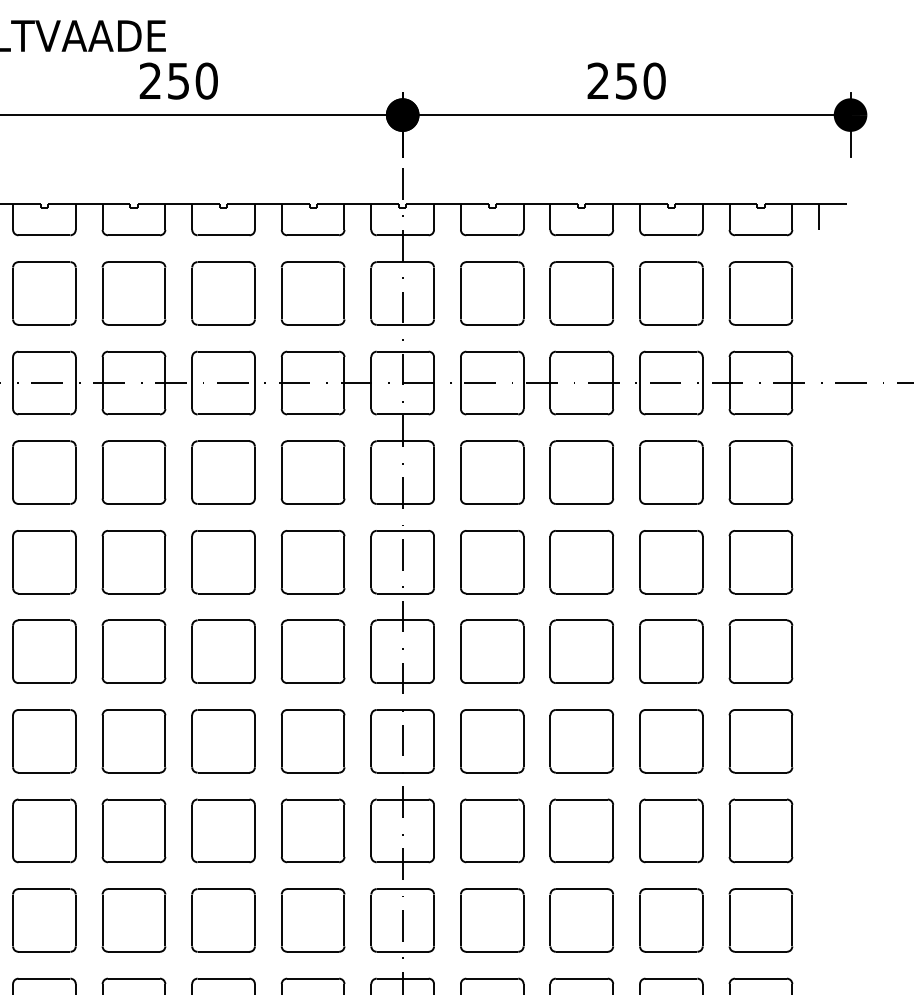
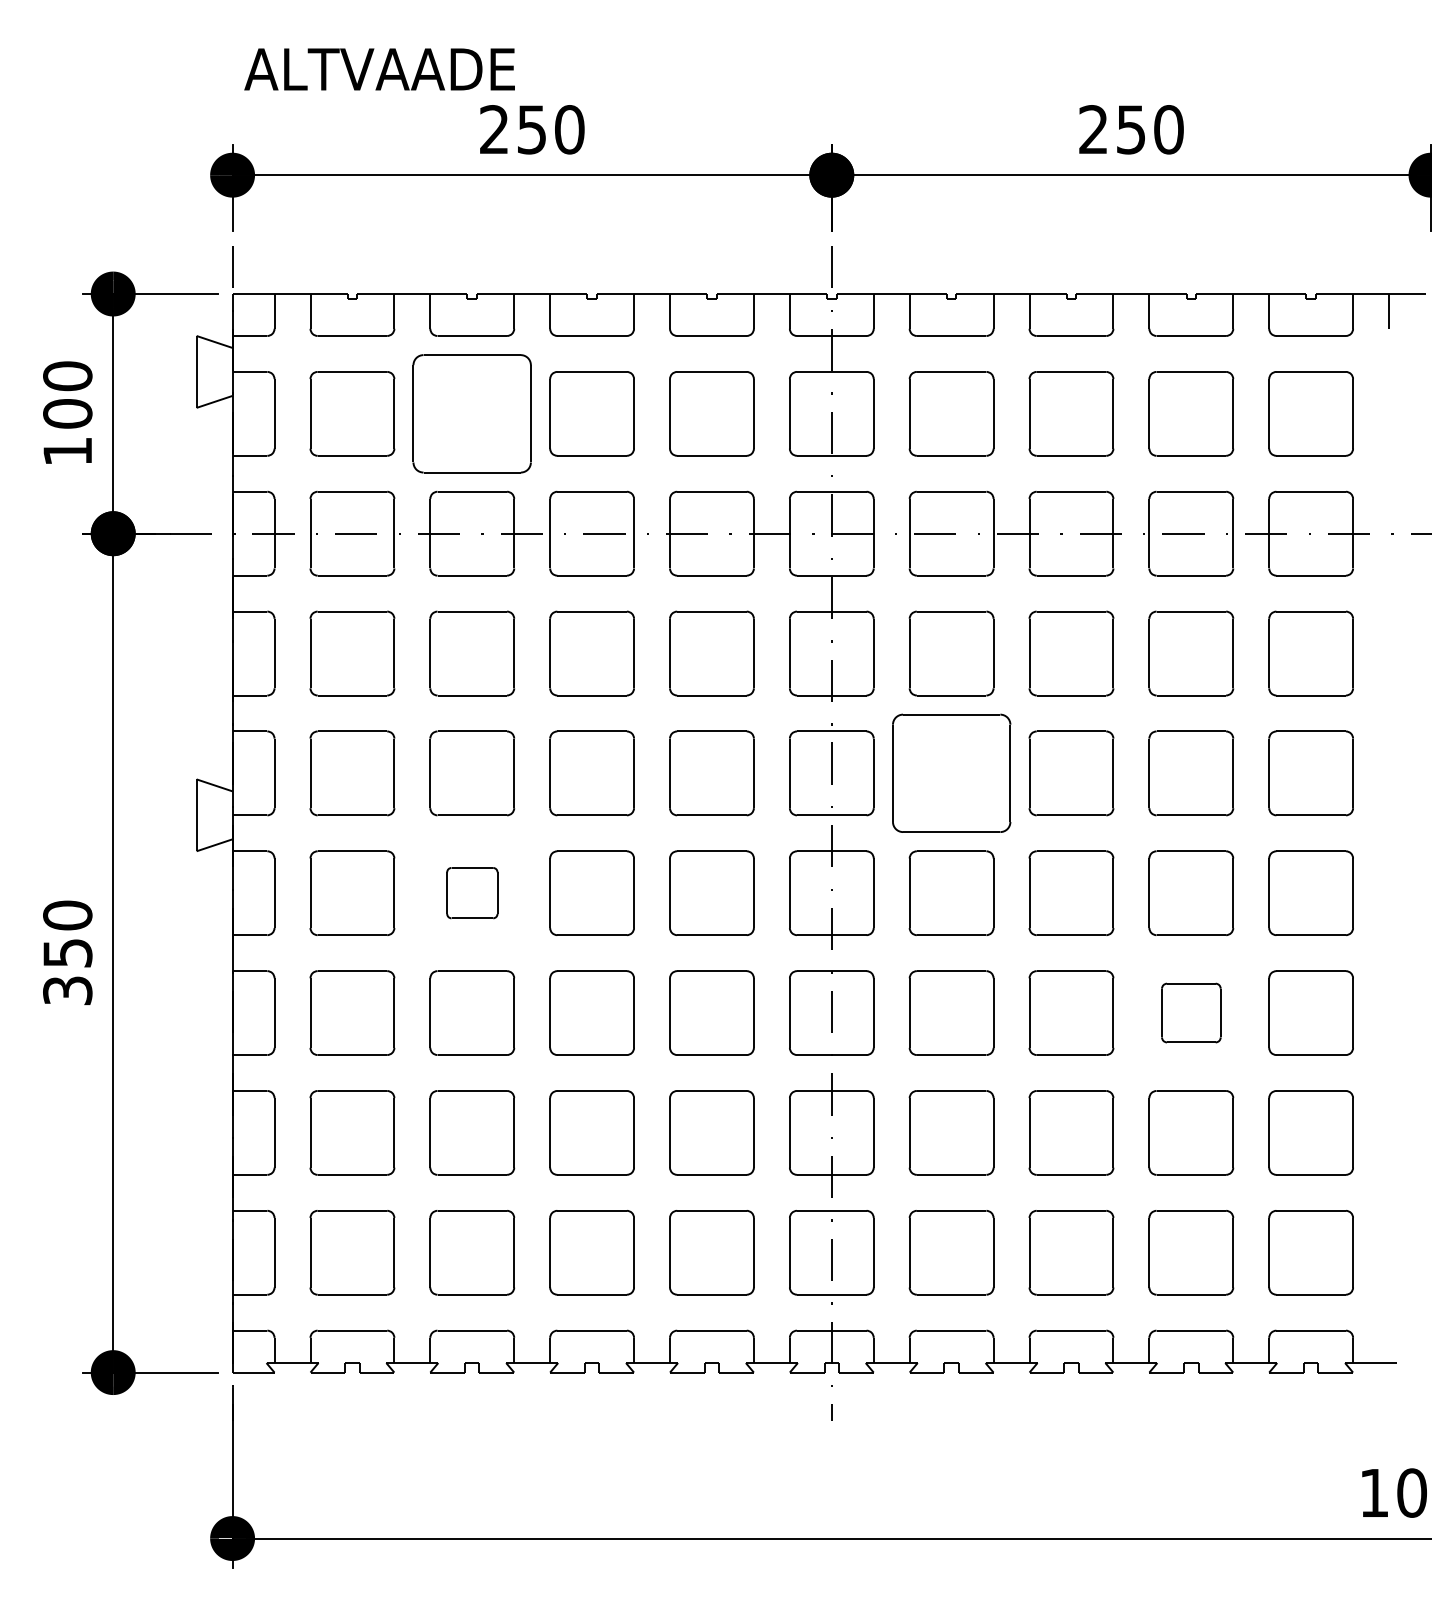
part: (134, 293) -> (472, 413), size x1.4
part: (492, 562) -> (951, 773), size x1.4
part: (134, 651) -> (472, 892), size x0.6
part: (671, 740) -> (1191, 1012), size x0.7

